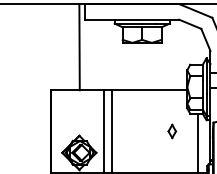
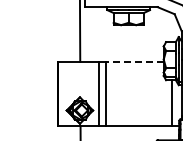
line: (149, 89) -> (134, 61), solid -> dashed
part: (172, 130) -> (152, 93), removed

